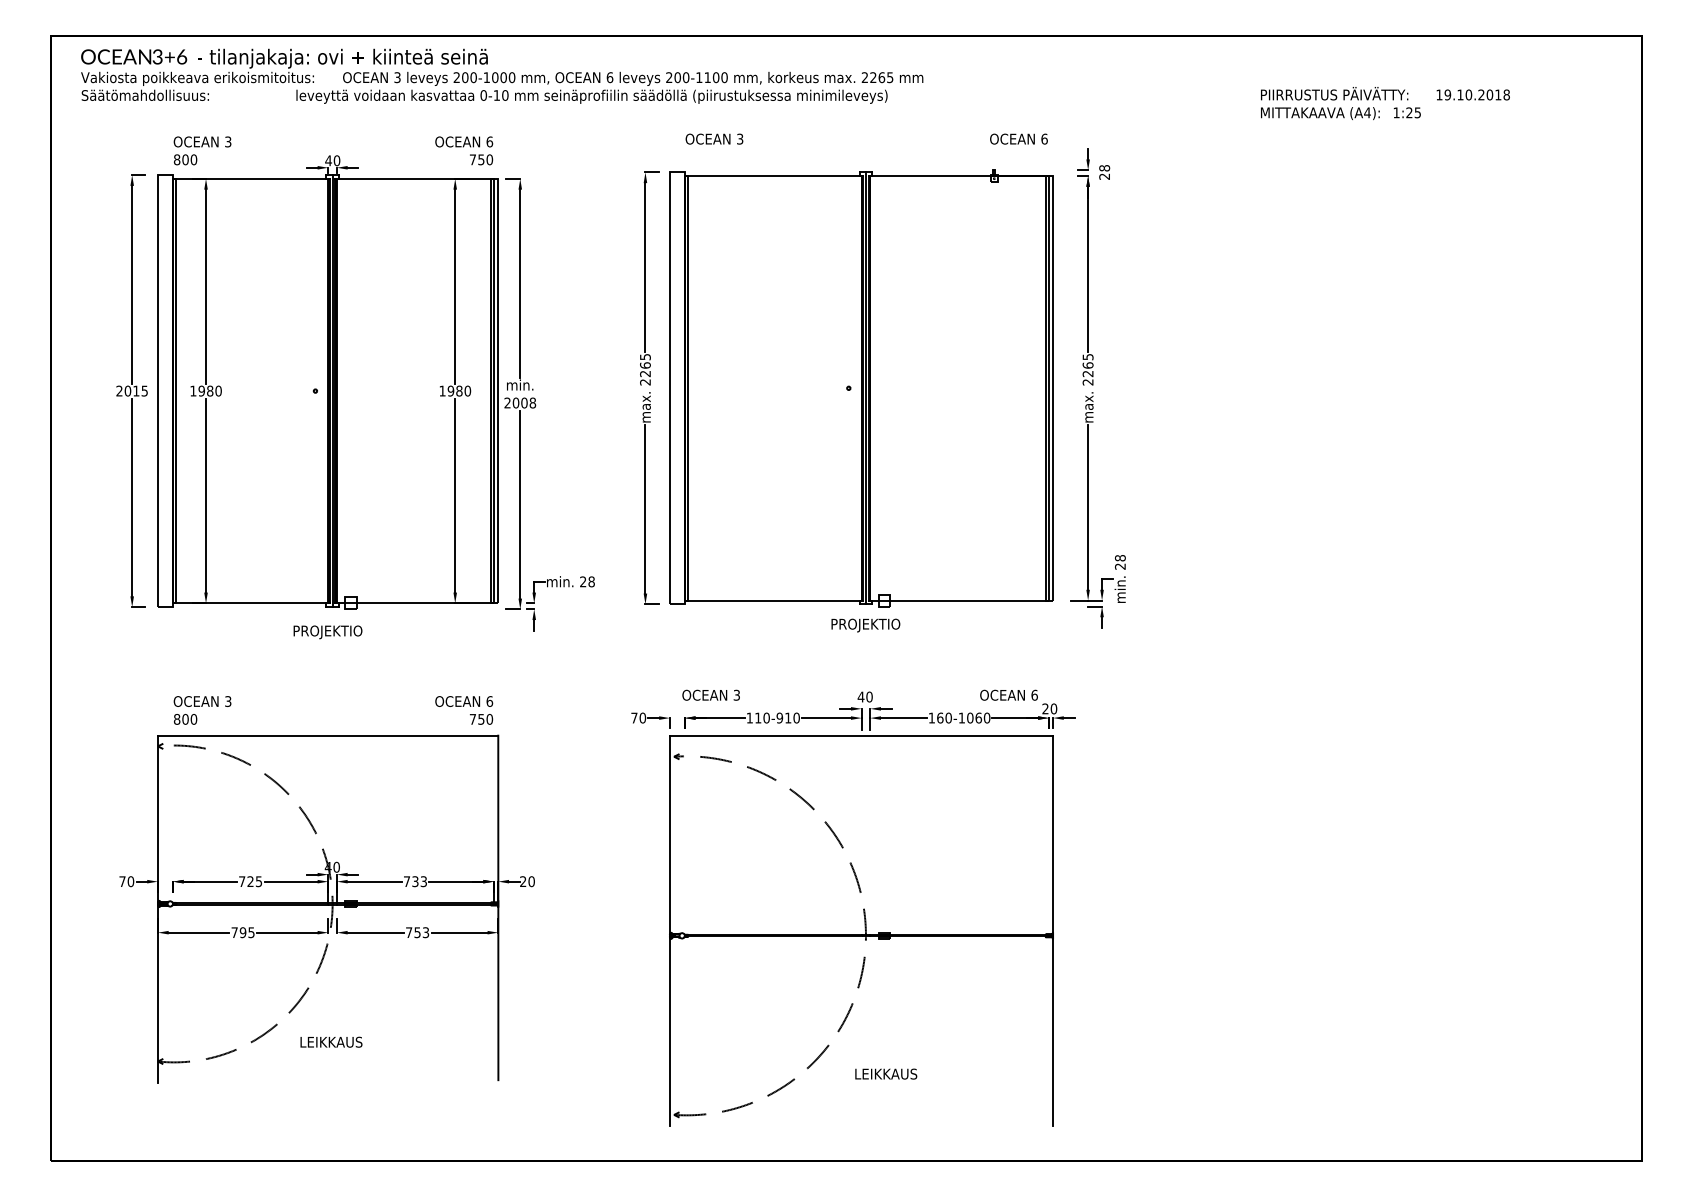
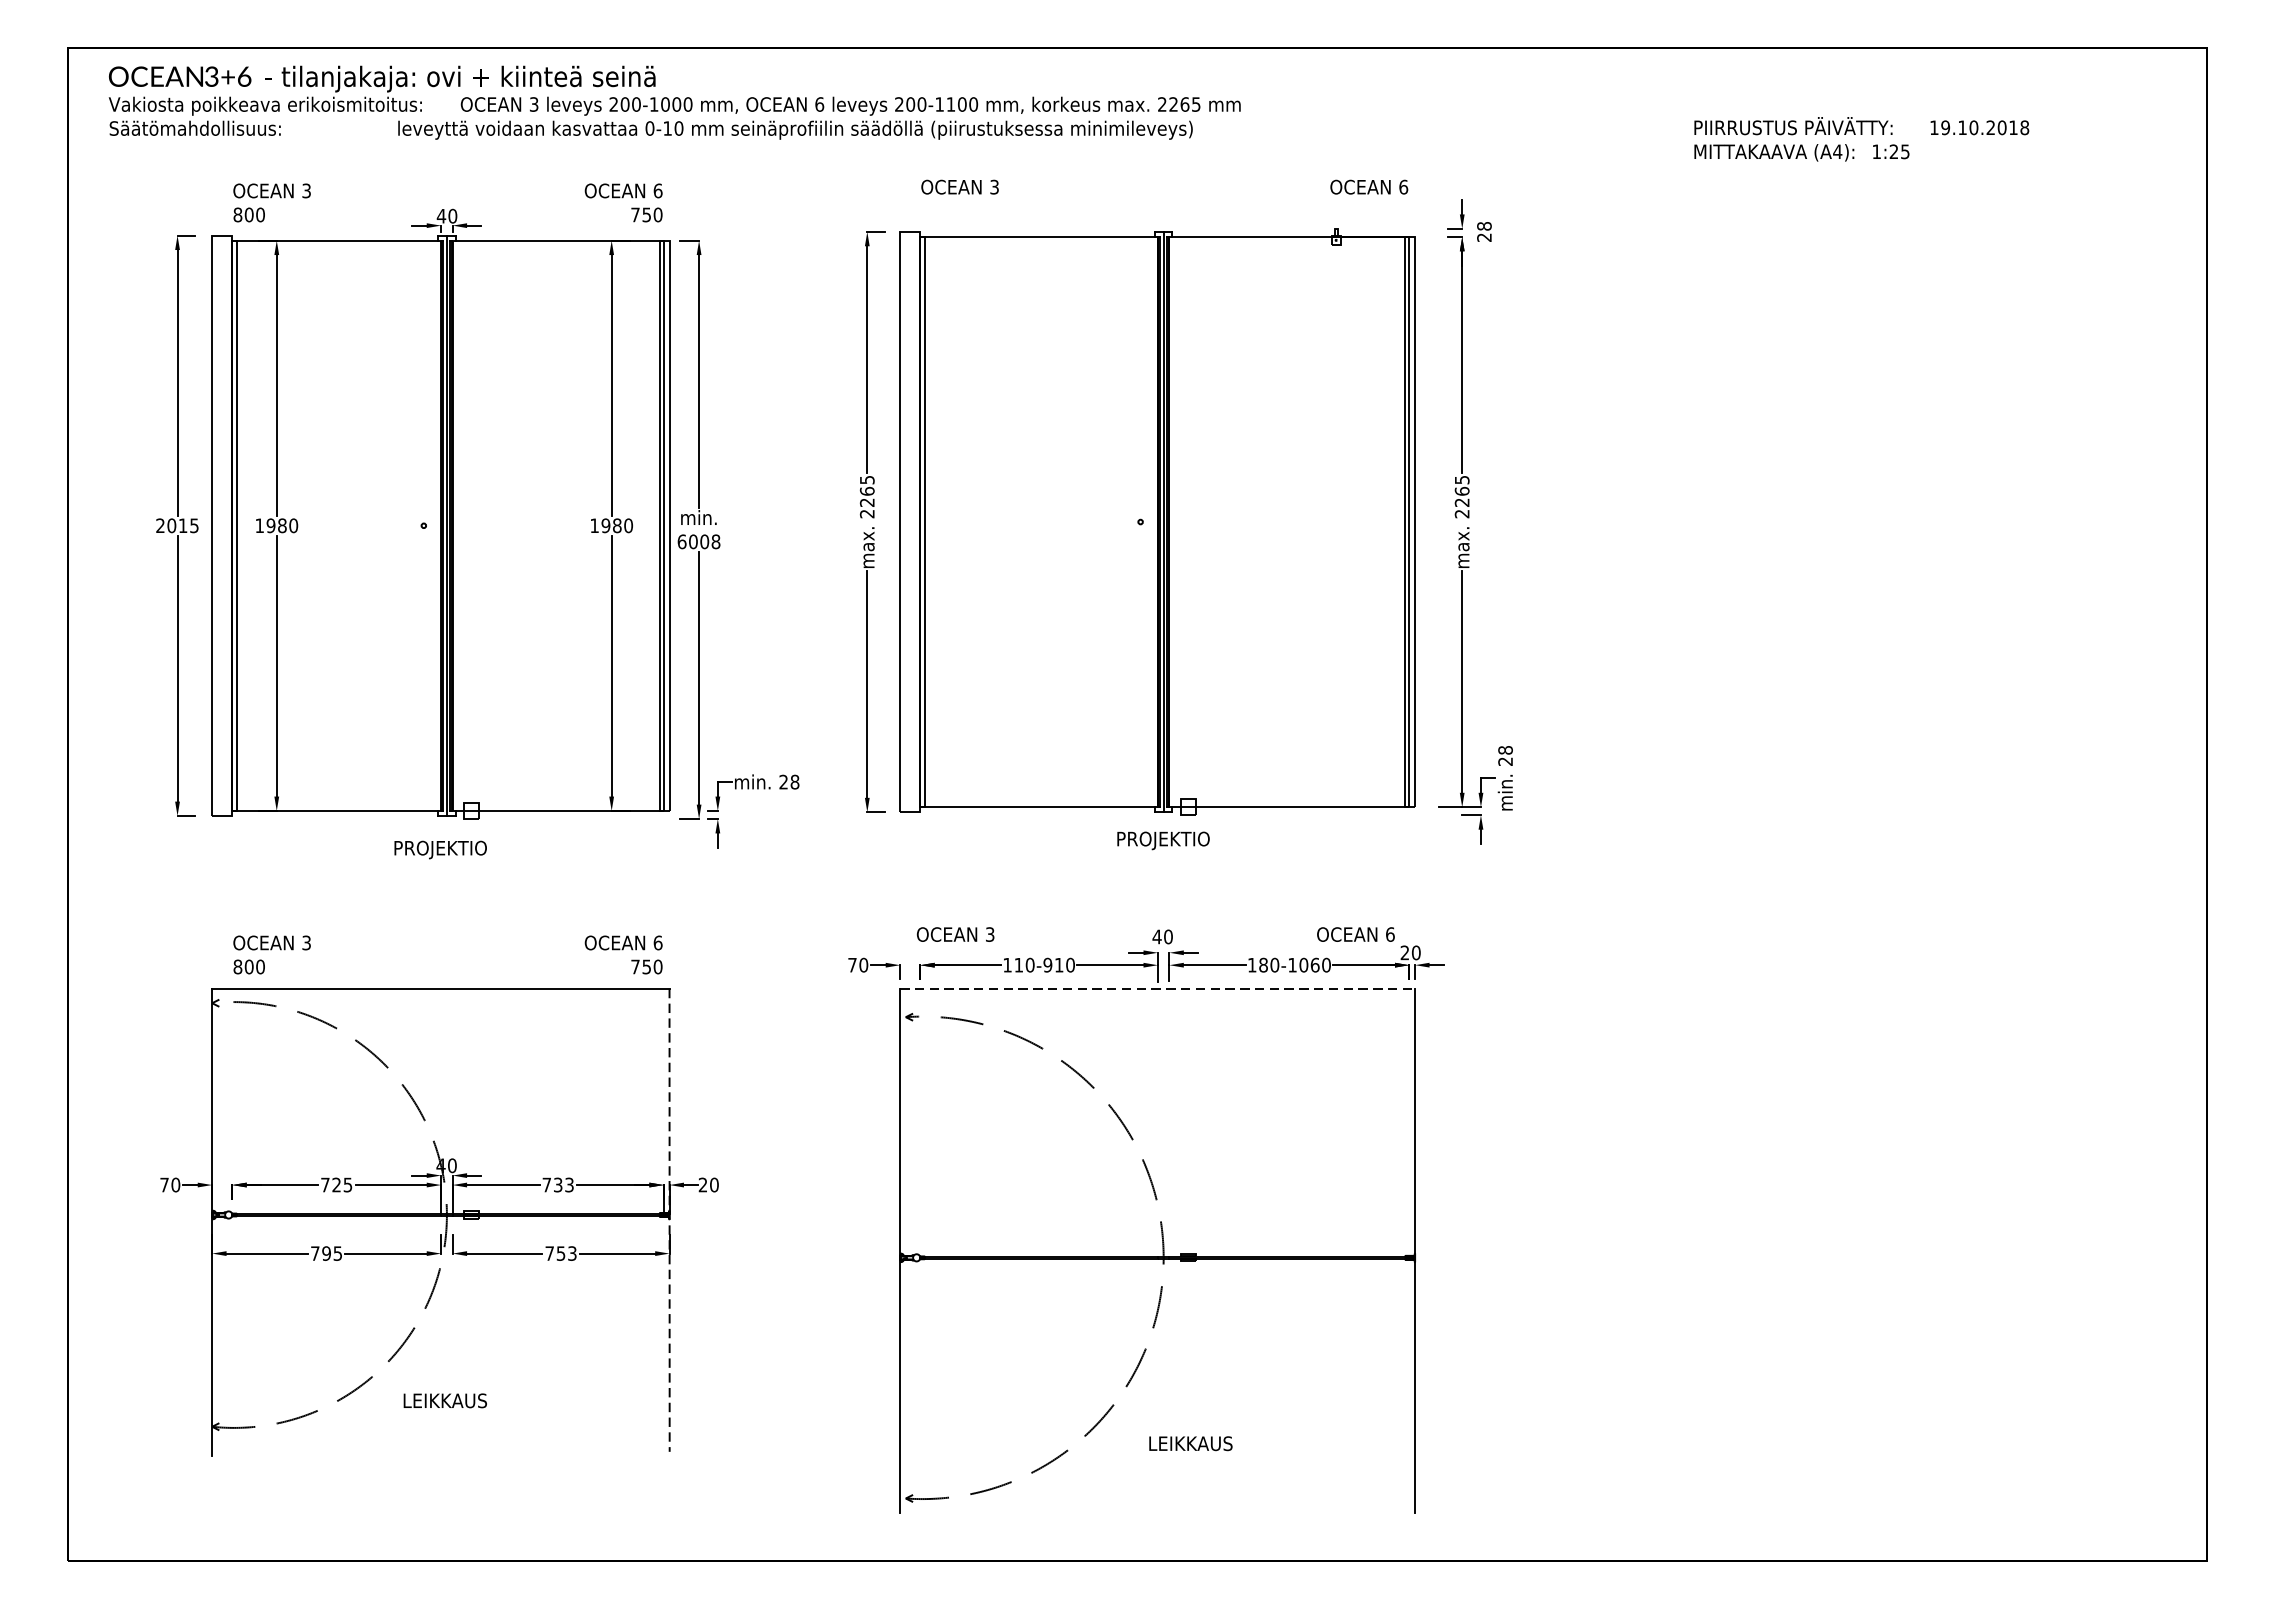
text: (507, 402) -> (681, 541), 2008 -> 6008
text: (940, 717) -> (1263, 964), 160-1060 -> 180-1060
line: (861, 735) -> (1157, 988), solid -> dashed
line: (498, 908) -> (669, 1221), solid -> dashed

